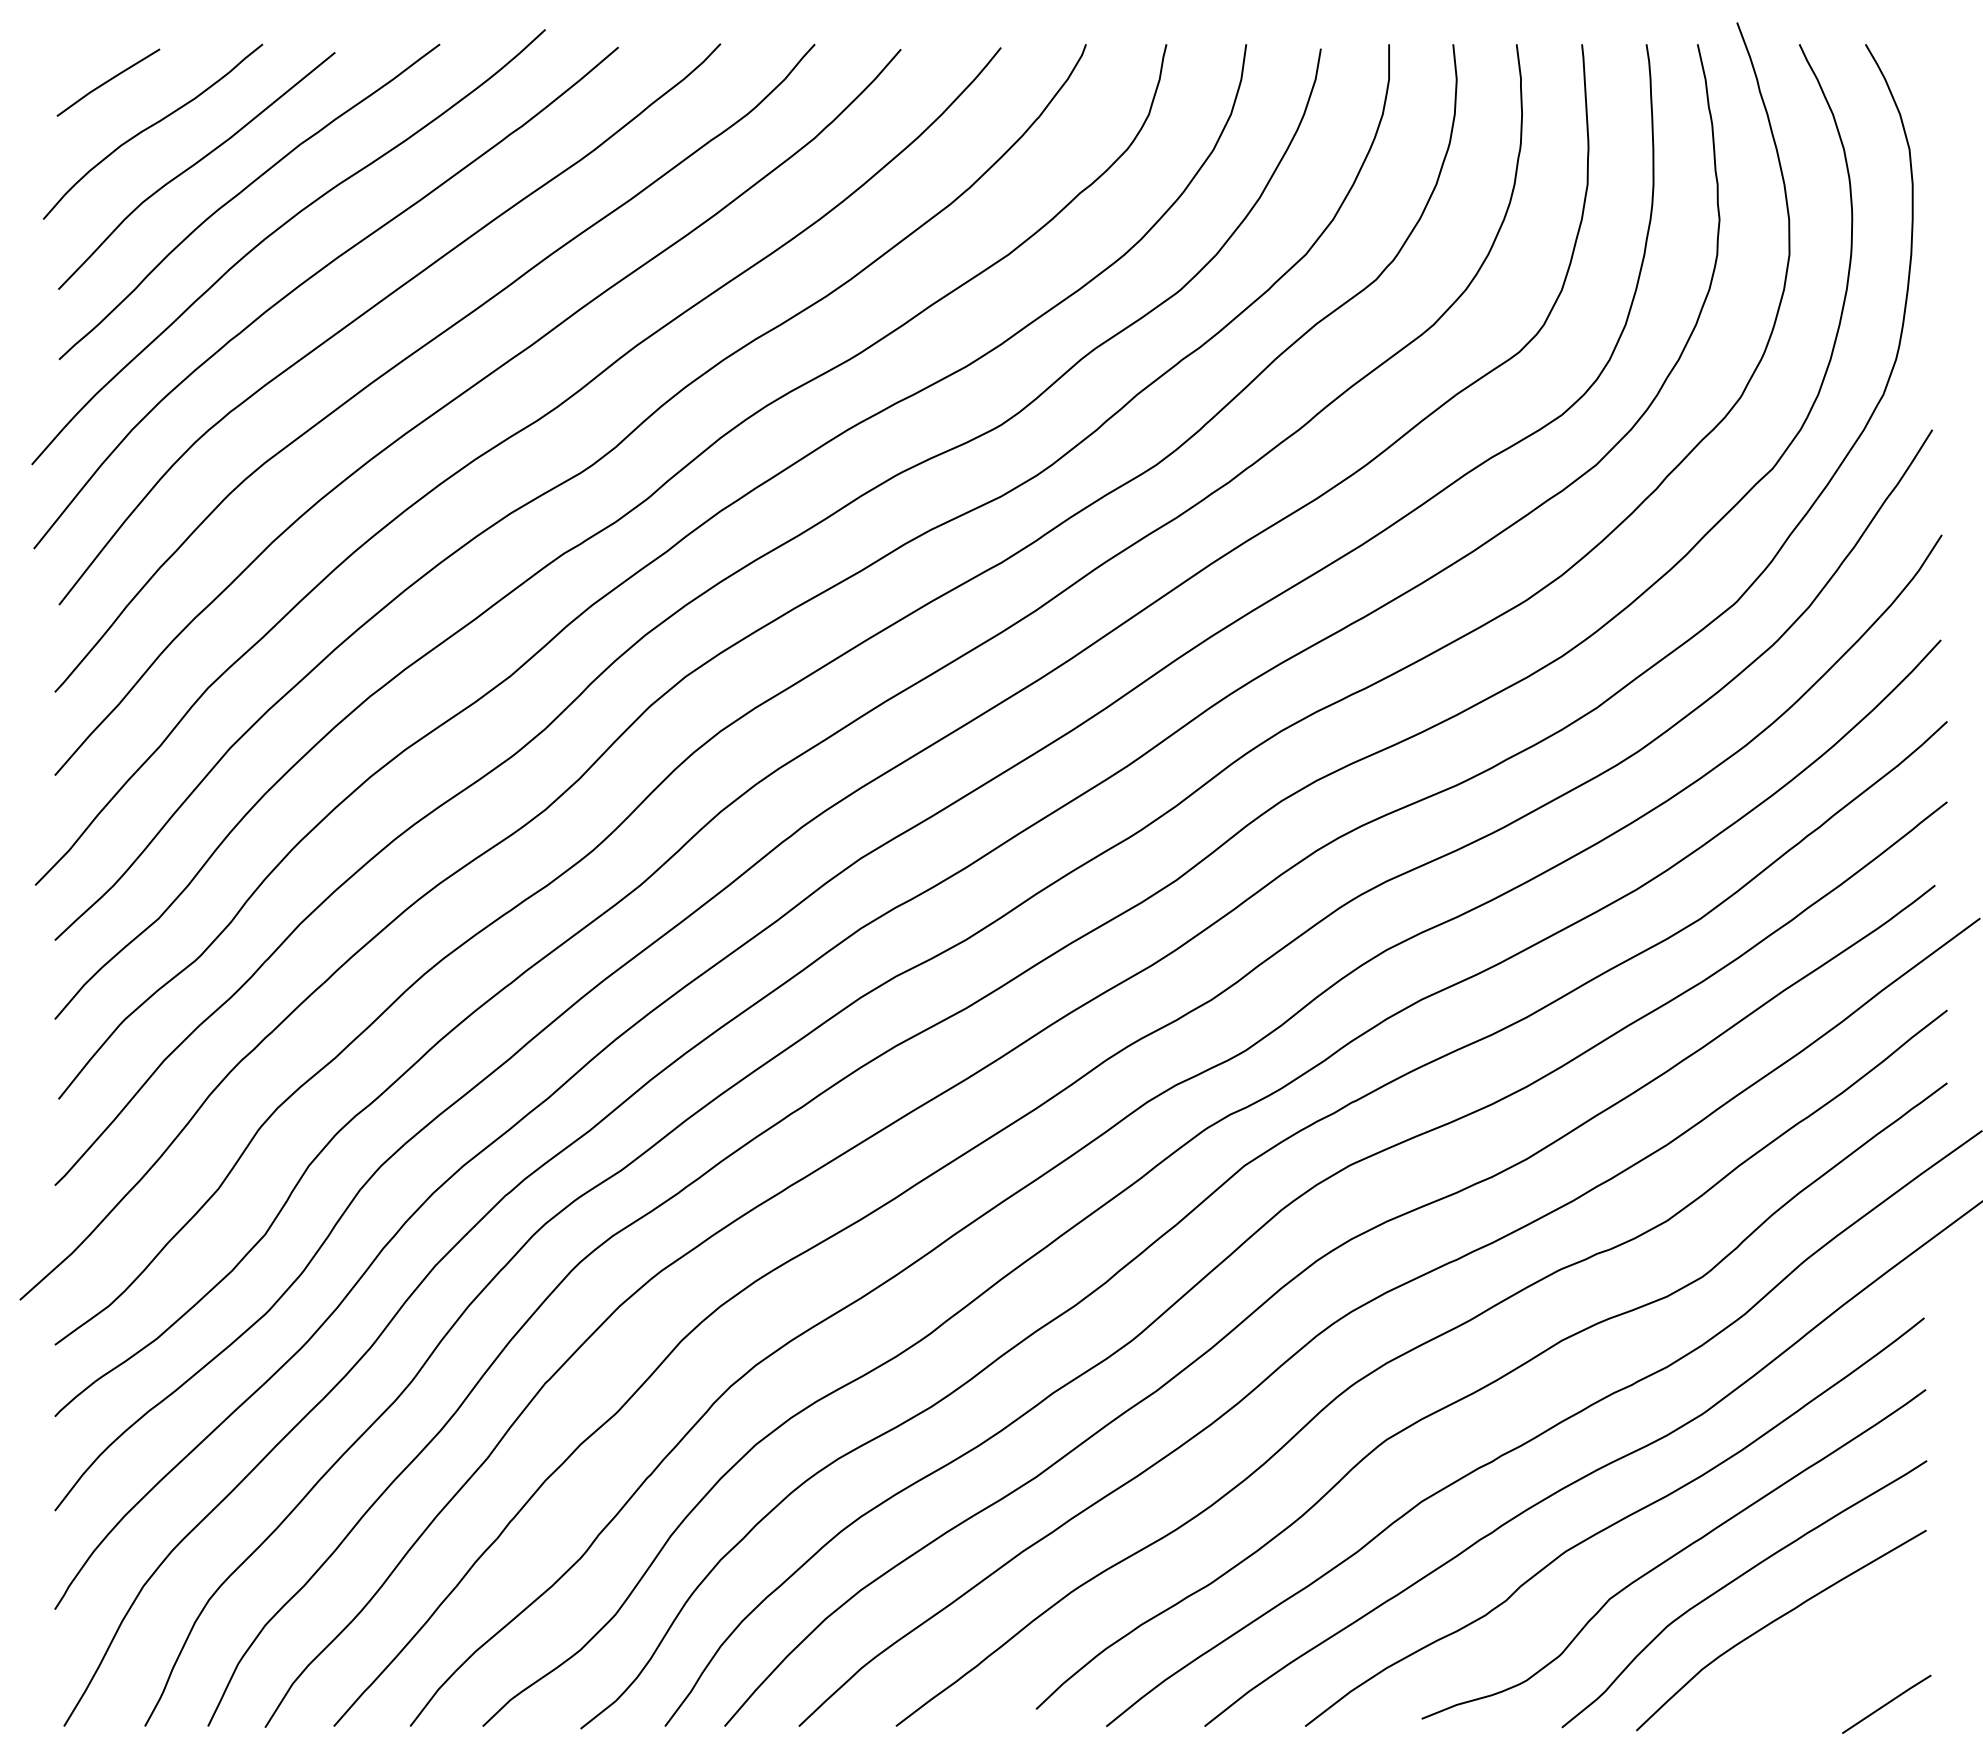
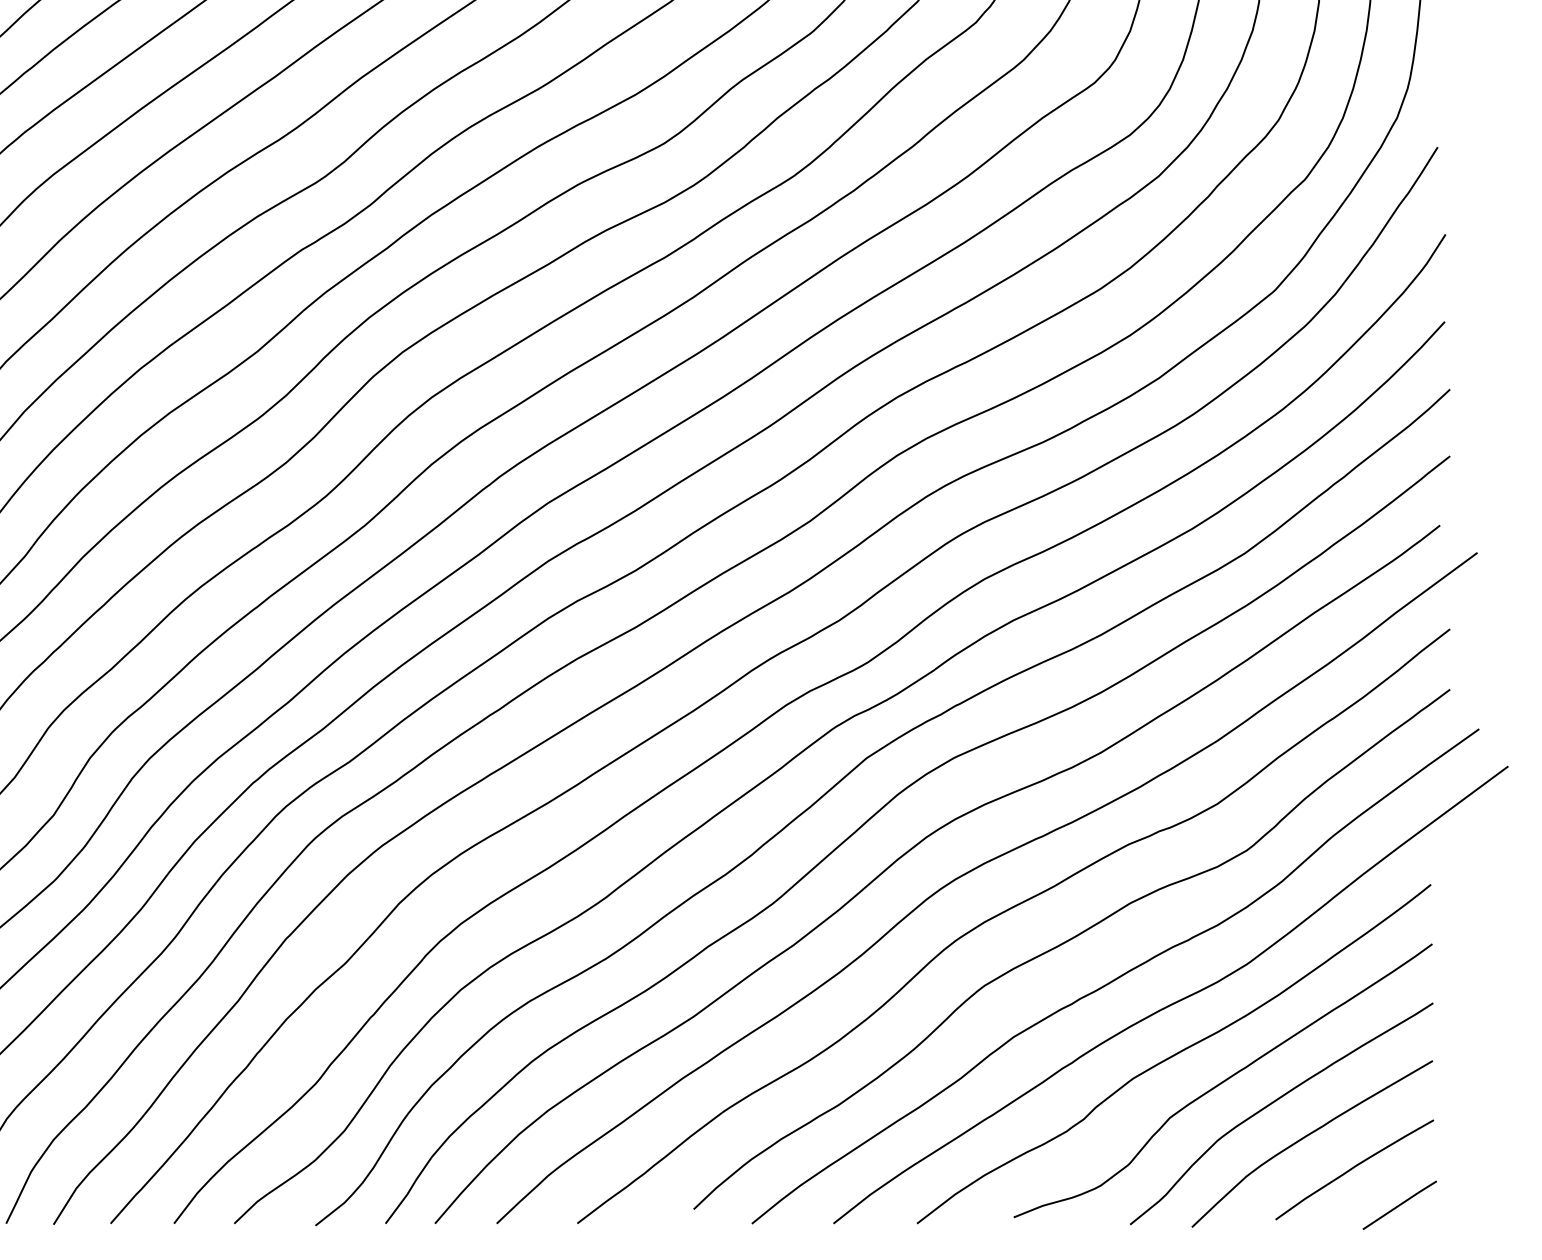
curve: (1831, 1659) -> (1353, 1168), added

